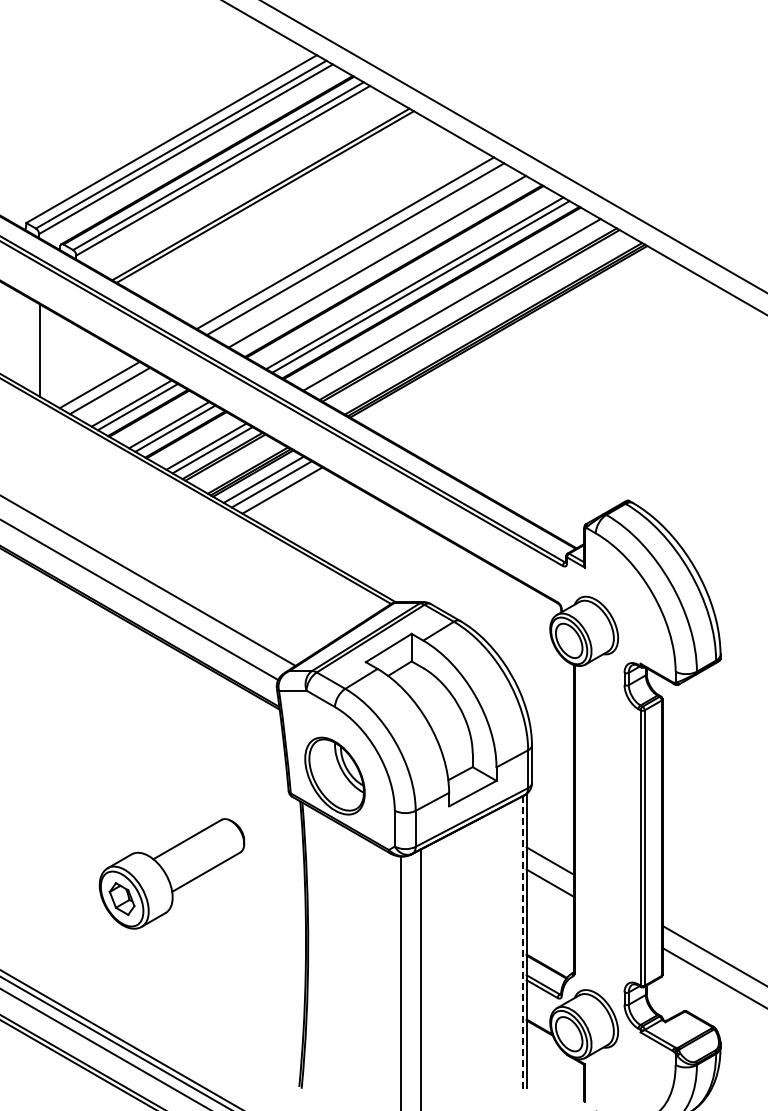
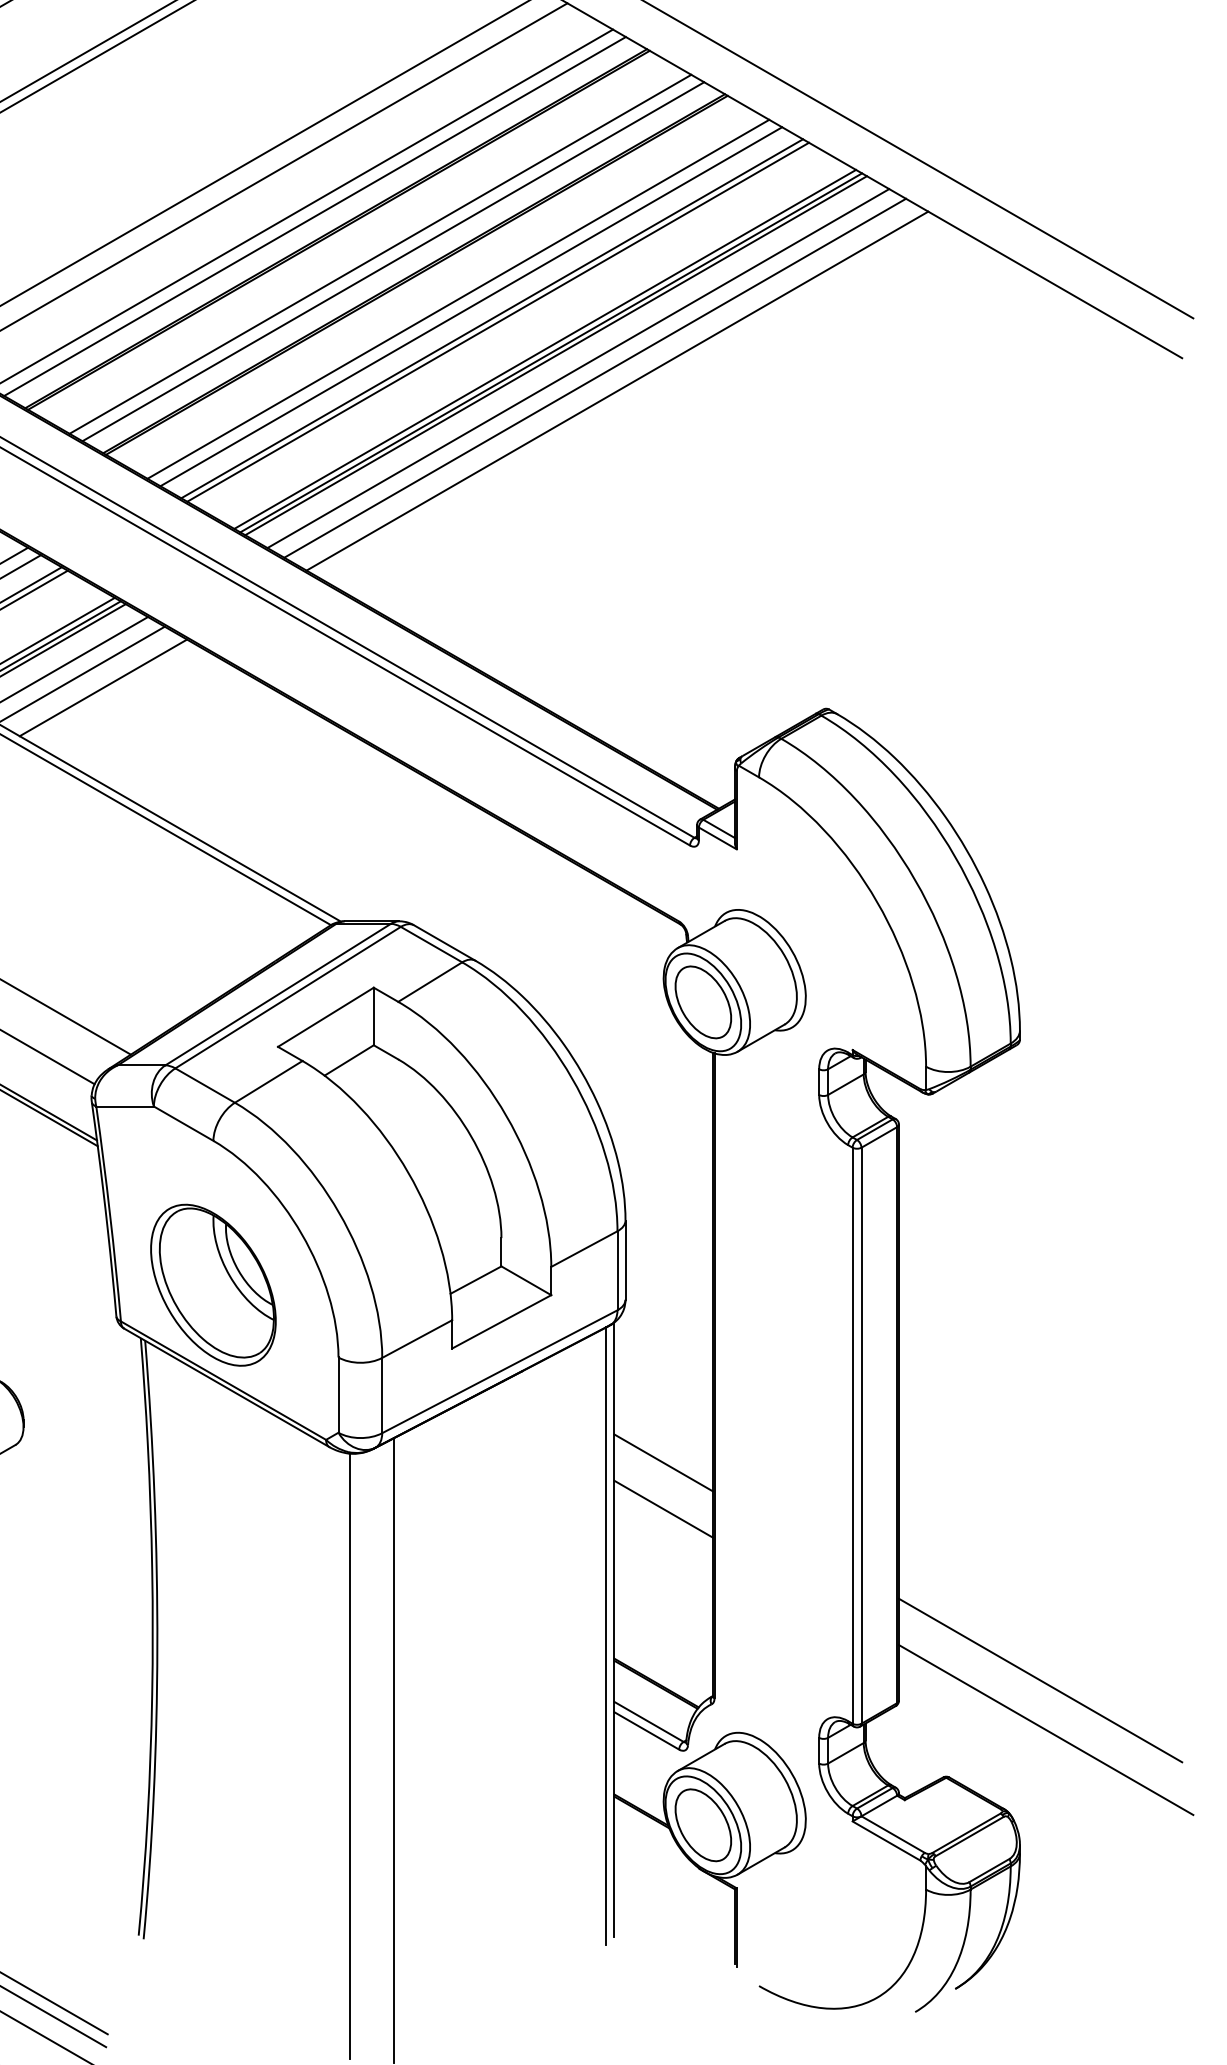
line: (383, 265) -> (314, 216), added
line: (457, 308) -> (469, 306), added
line: (509, 337) -> (578, 367), added
line: (517, 342) -> (595, 378), added
line: (527, 348) -> (616, 390), added
line: (522, 943) -> (605, 1635), dashed -> solid

